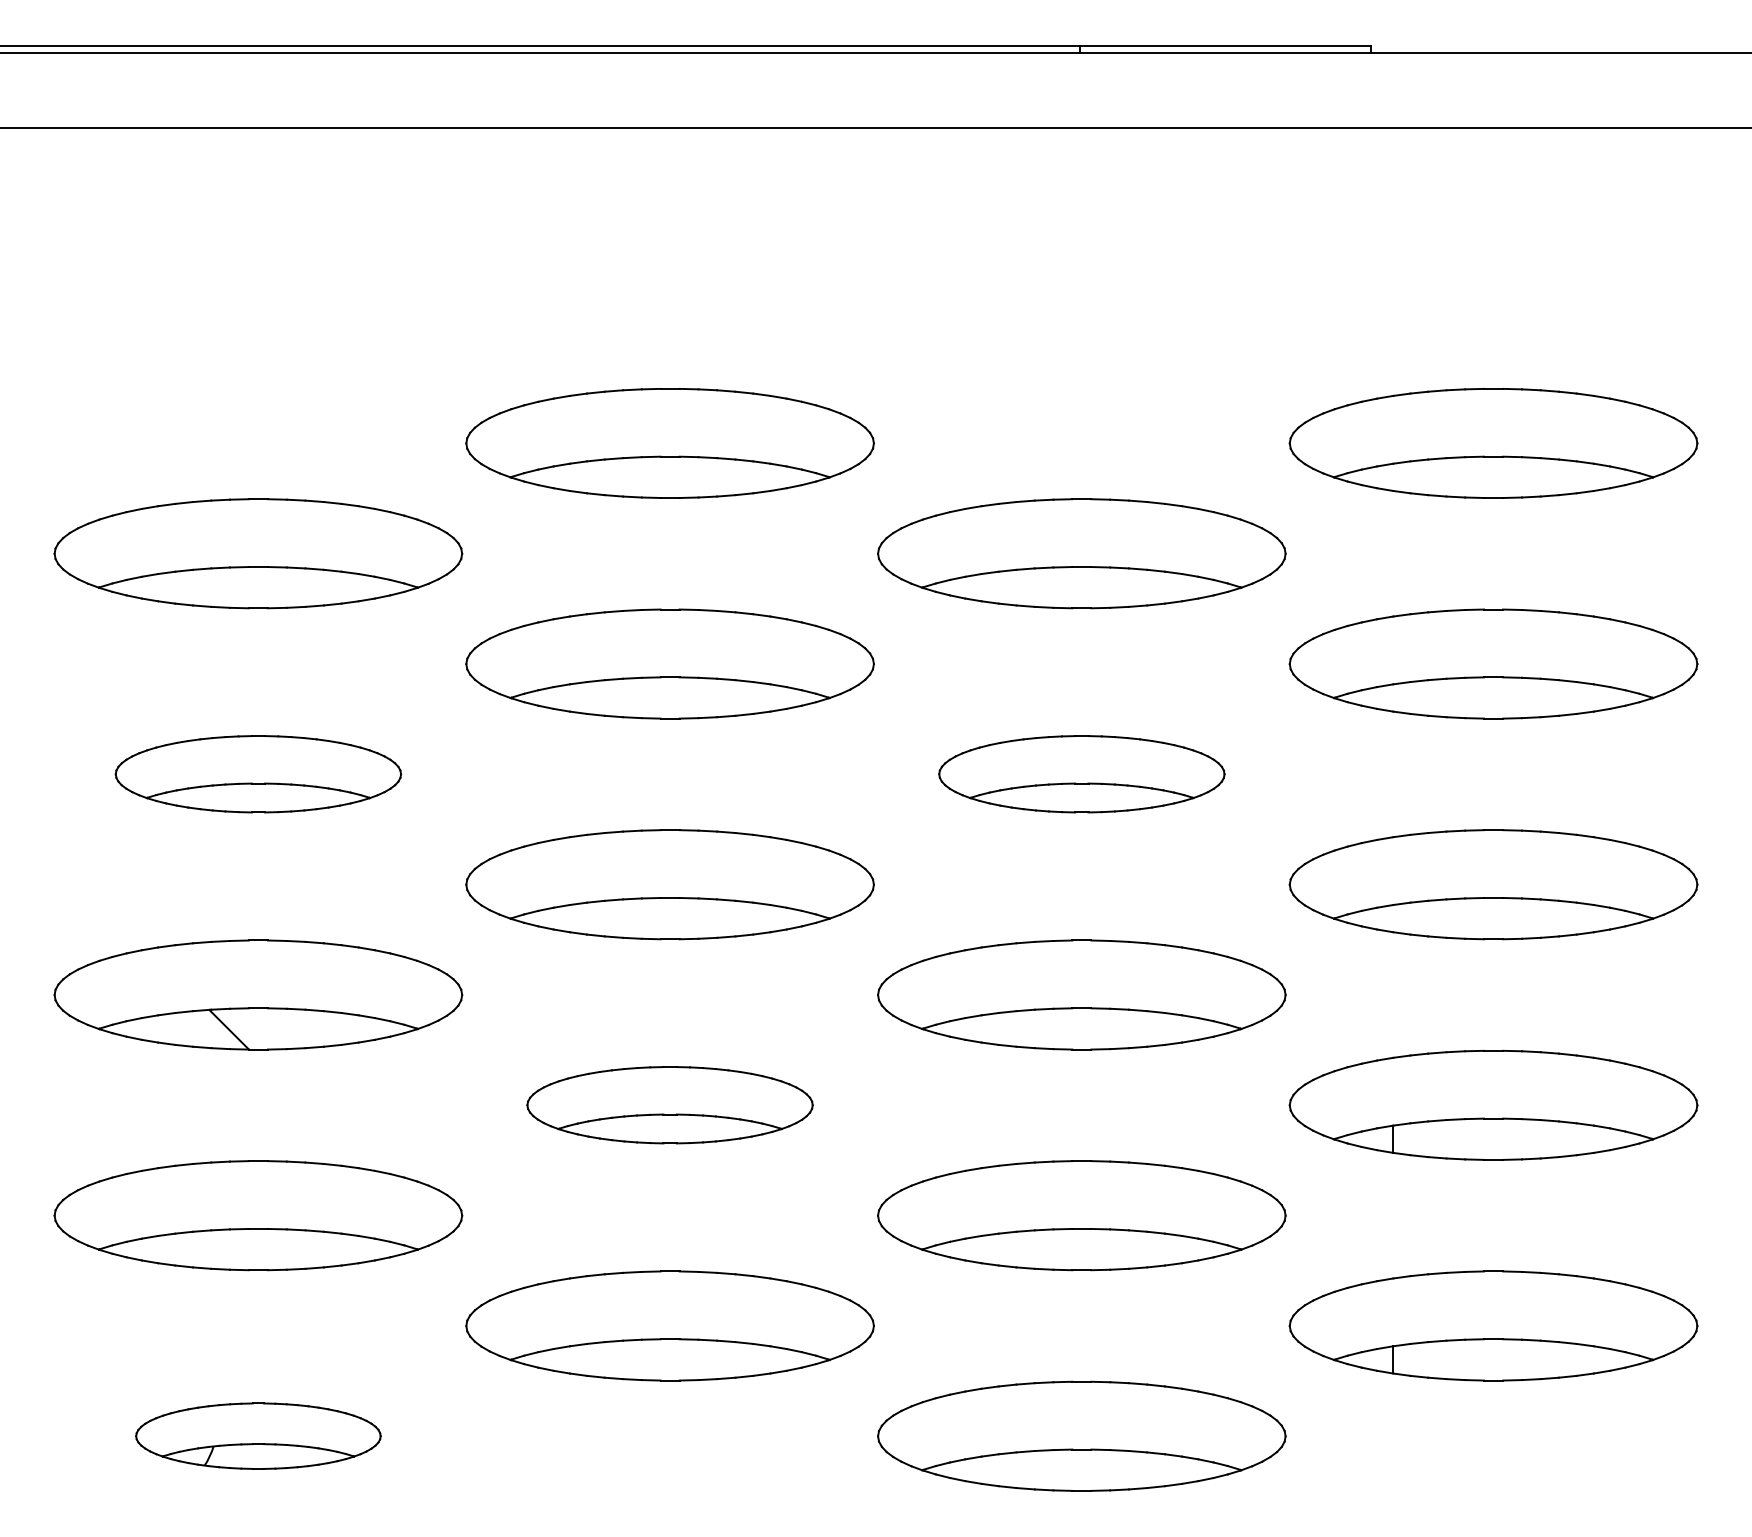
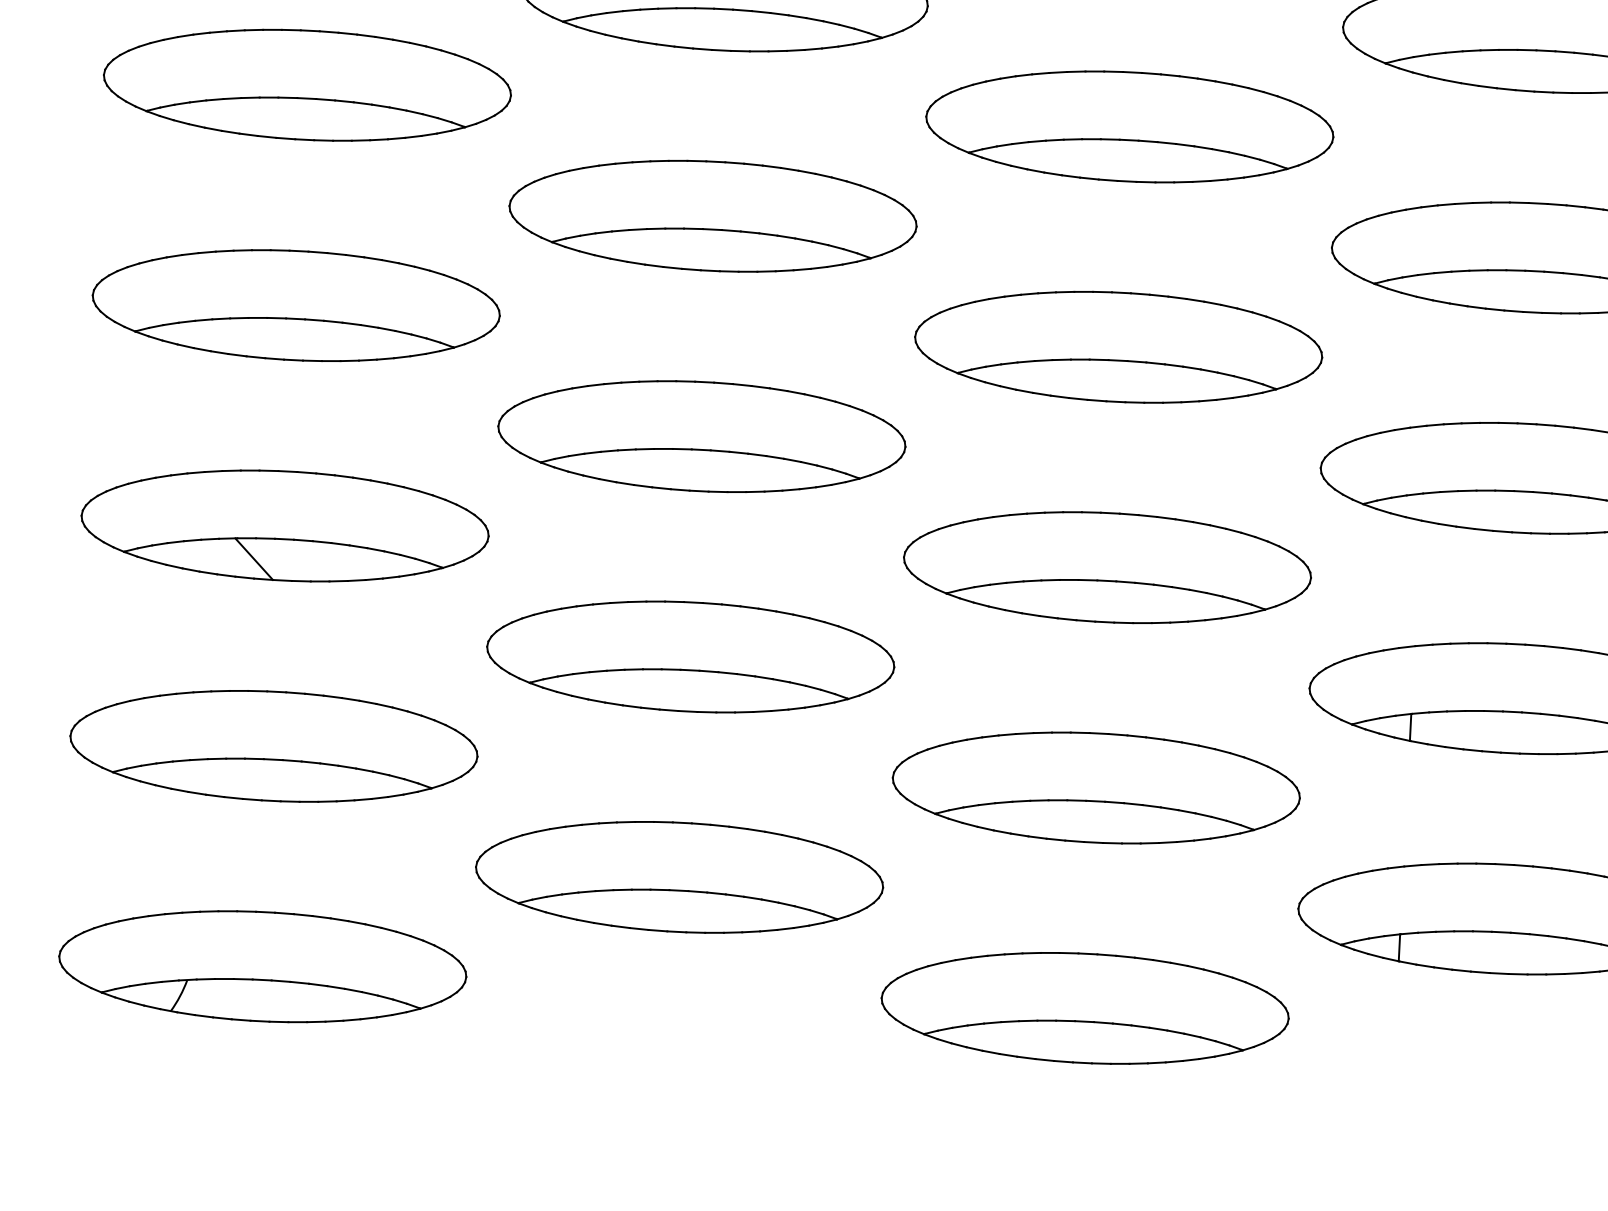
part: (258, 773) -> (296, 304), size x1.43
part: (1081, 773) -> (1118, 346), size x1.43
part: (669, 1104) -> (690, 656), size x1.43
part: (258, 1435) -> (262, 965), size x1.67

